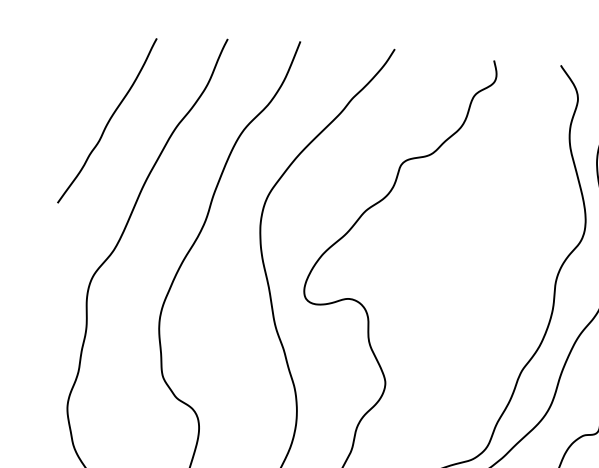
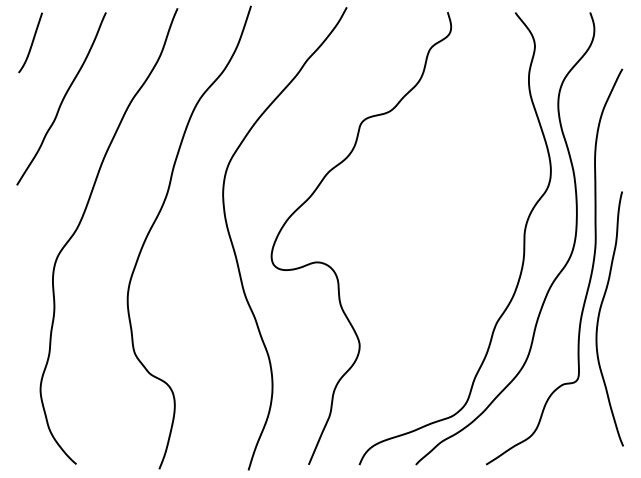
curve: (81, 63) -> (31, 42), added

